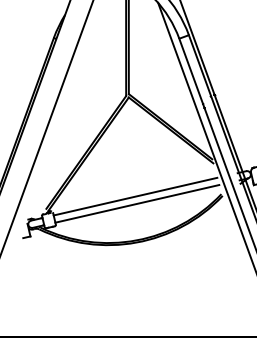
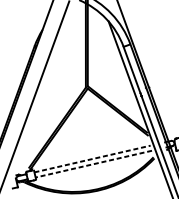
line: (135, 196) -> (92, 158), solid -> dashed
line: (136, 203) -> (93, 163), solid -> dashed

